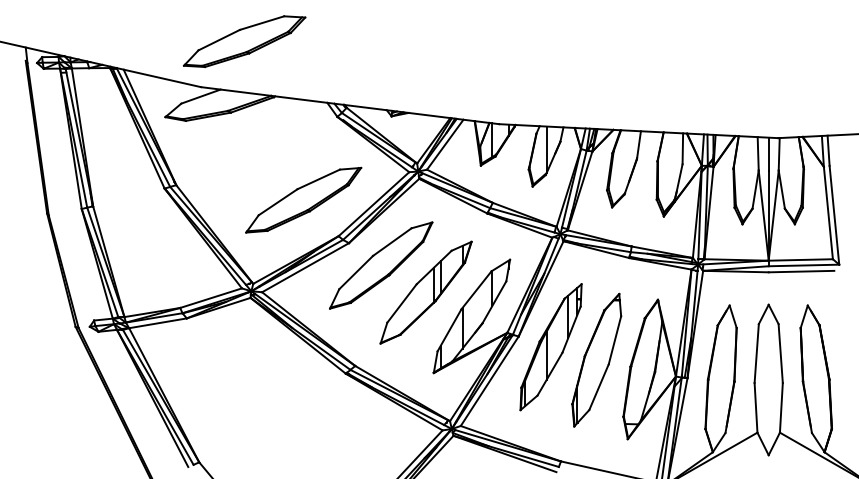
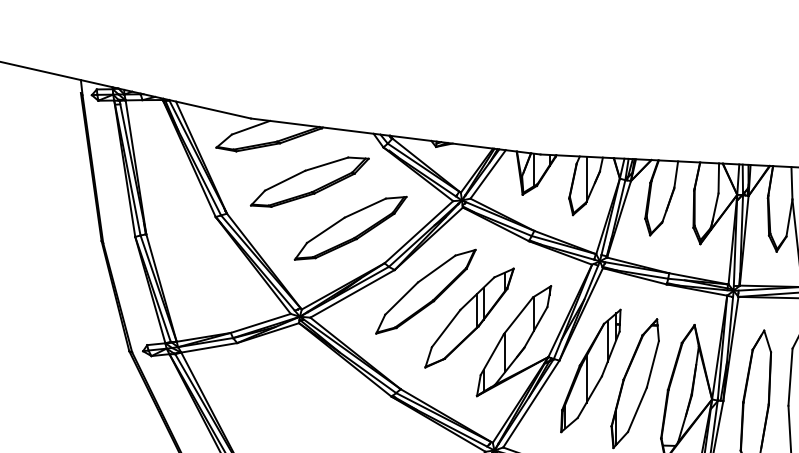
part: (244, 41) -> (309, 181), moved

